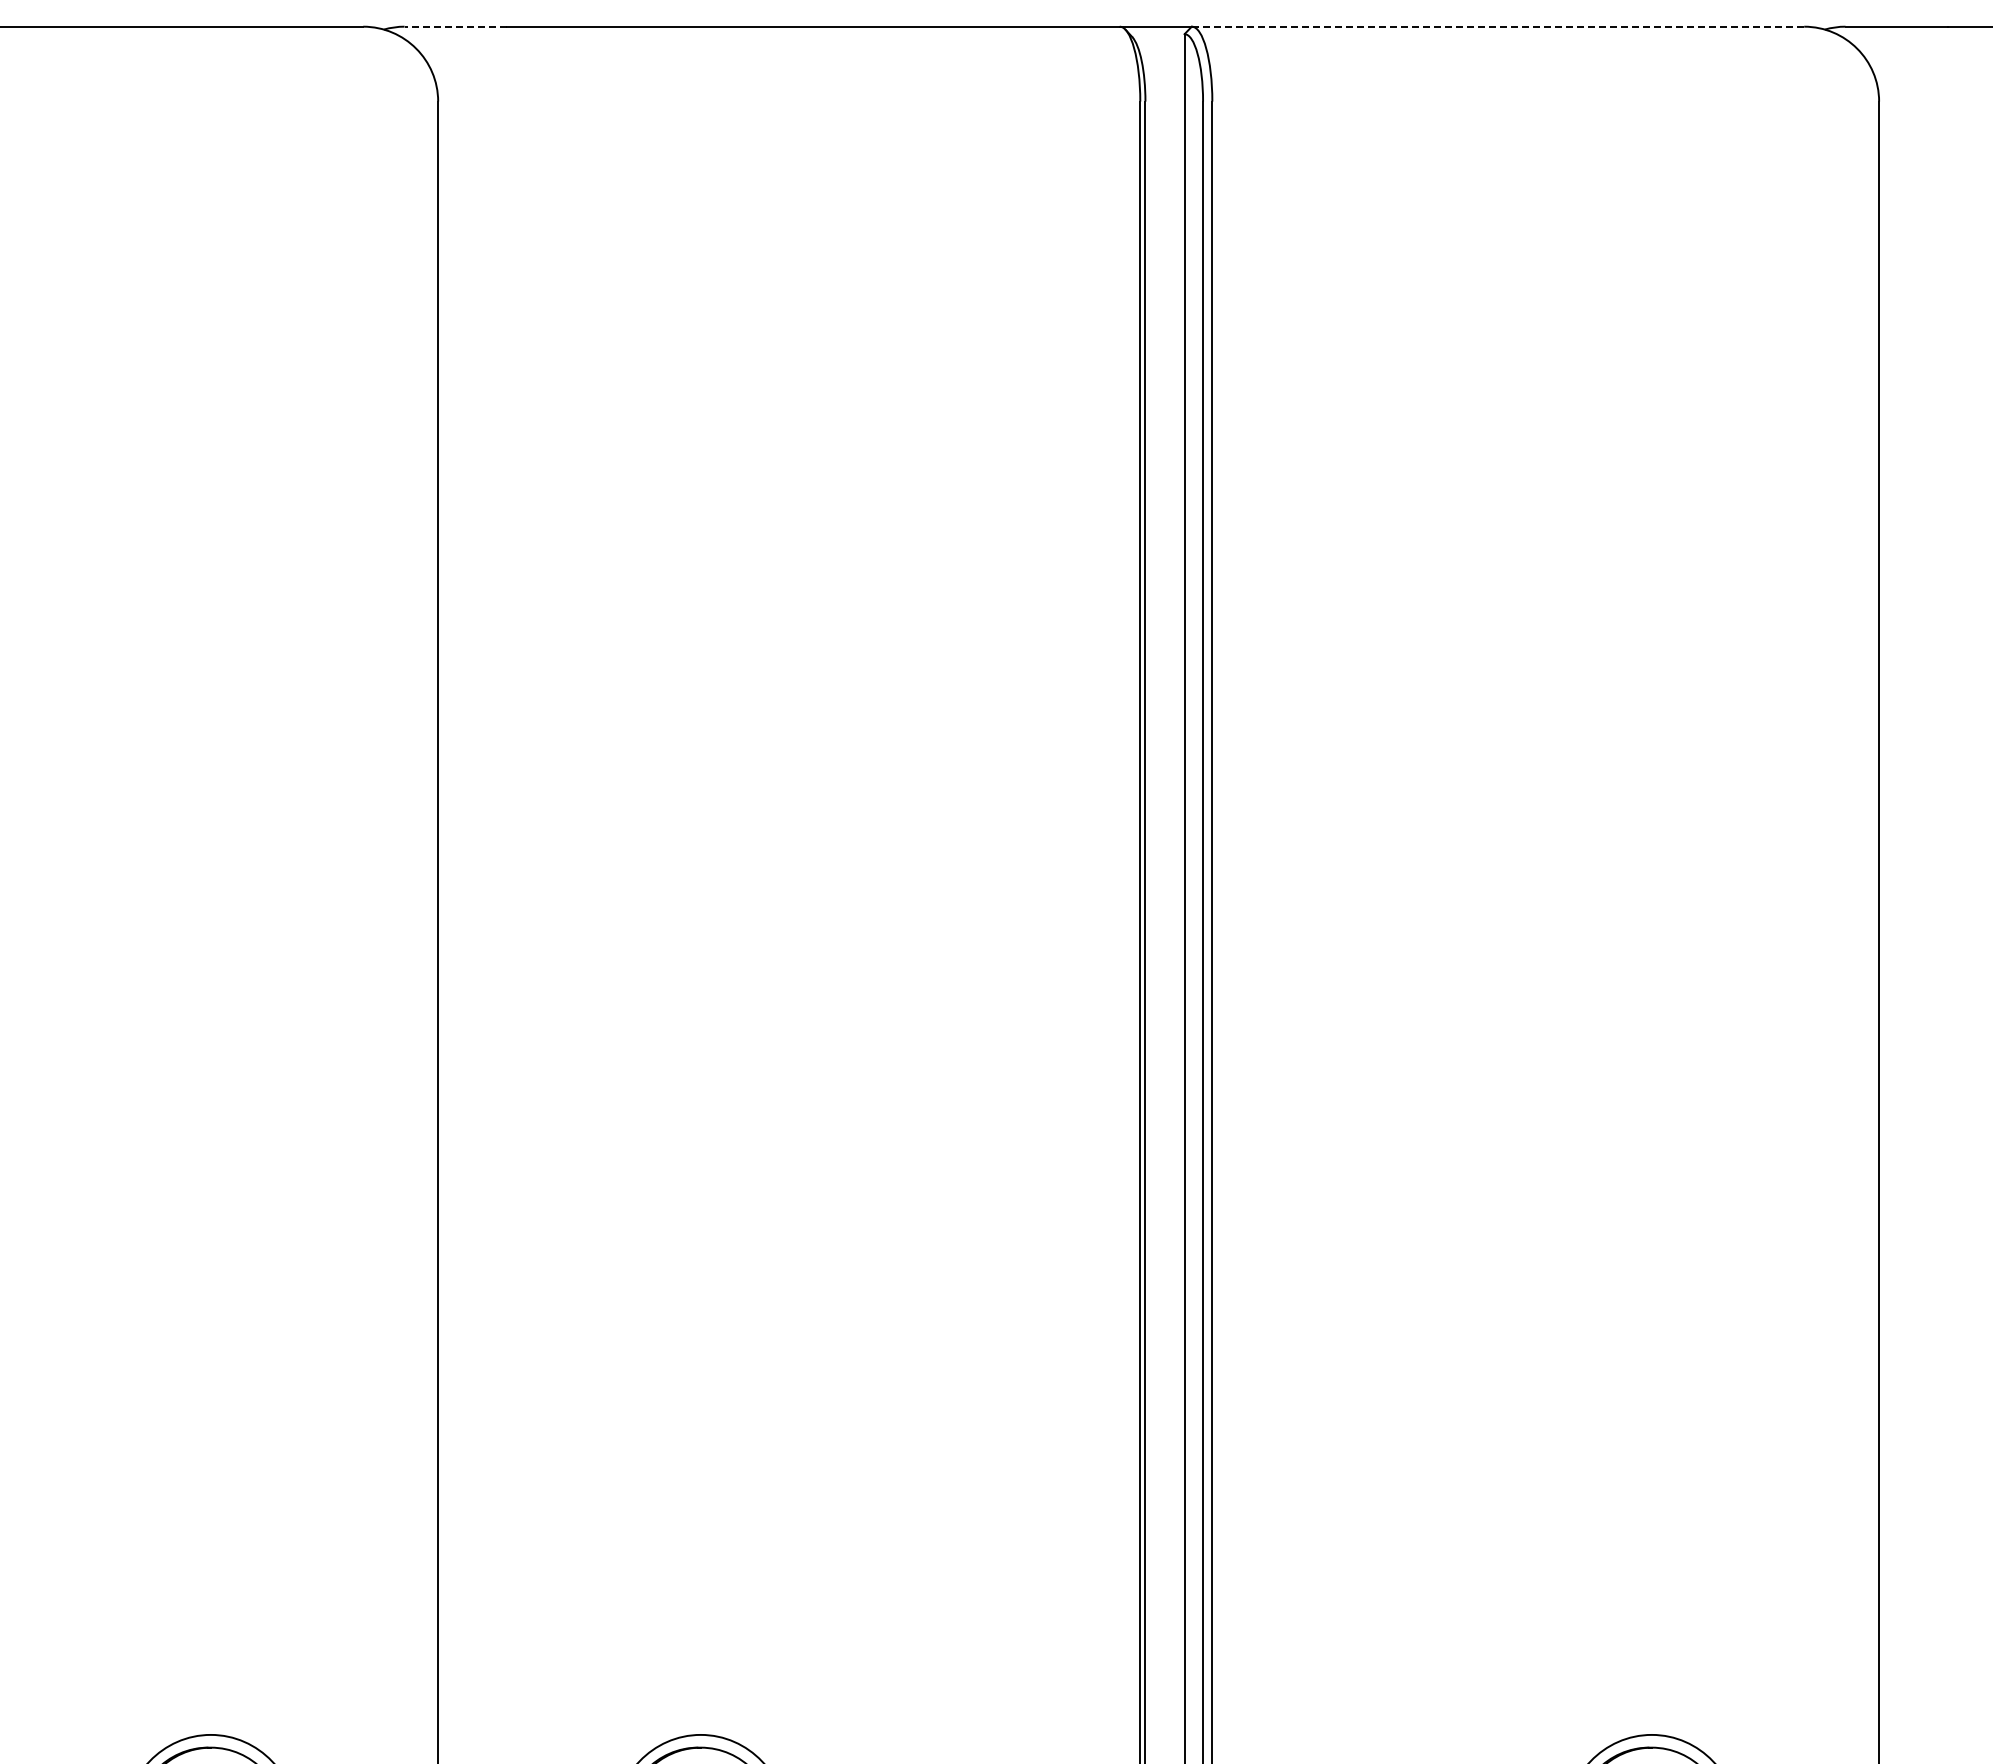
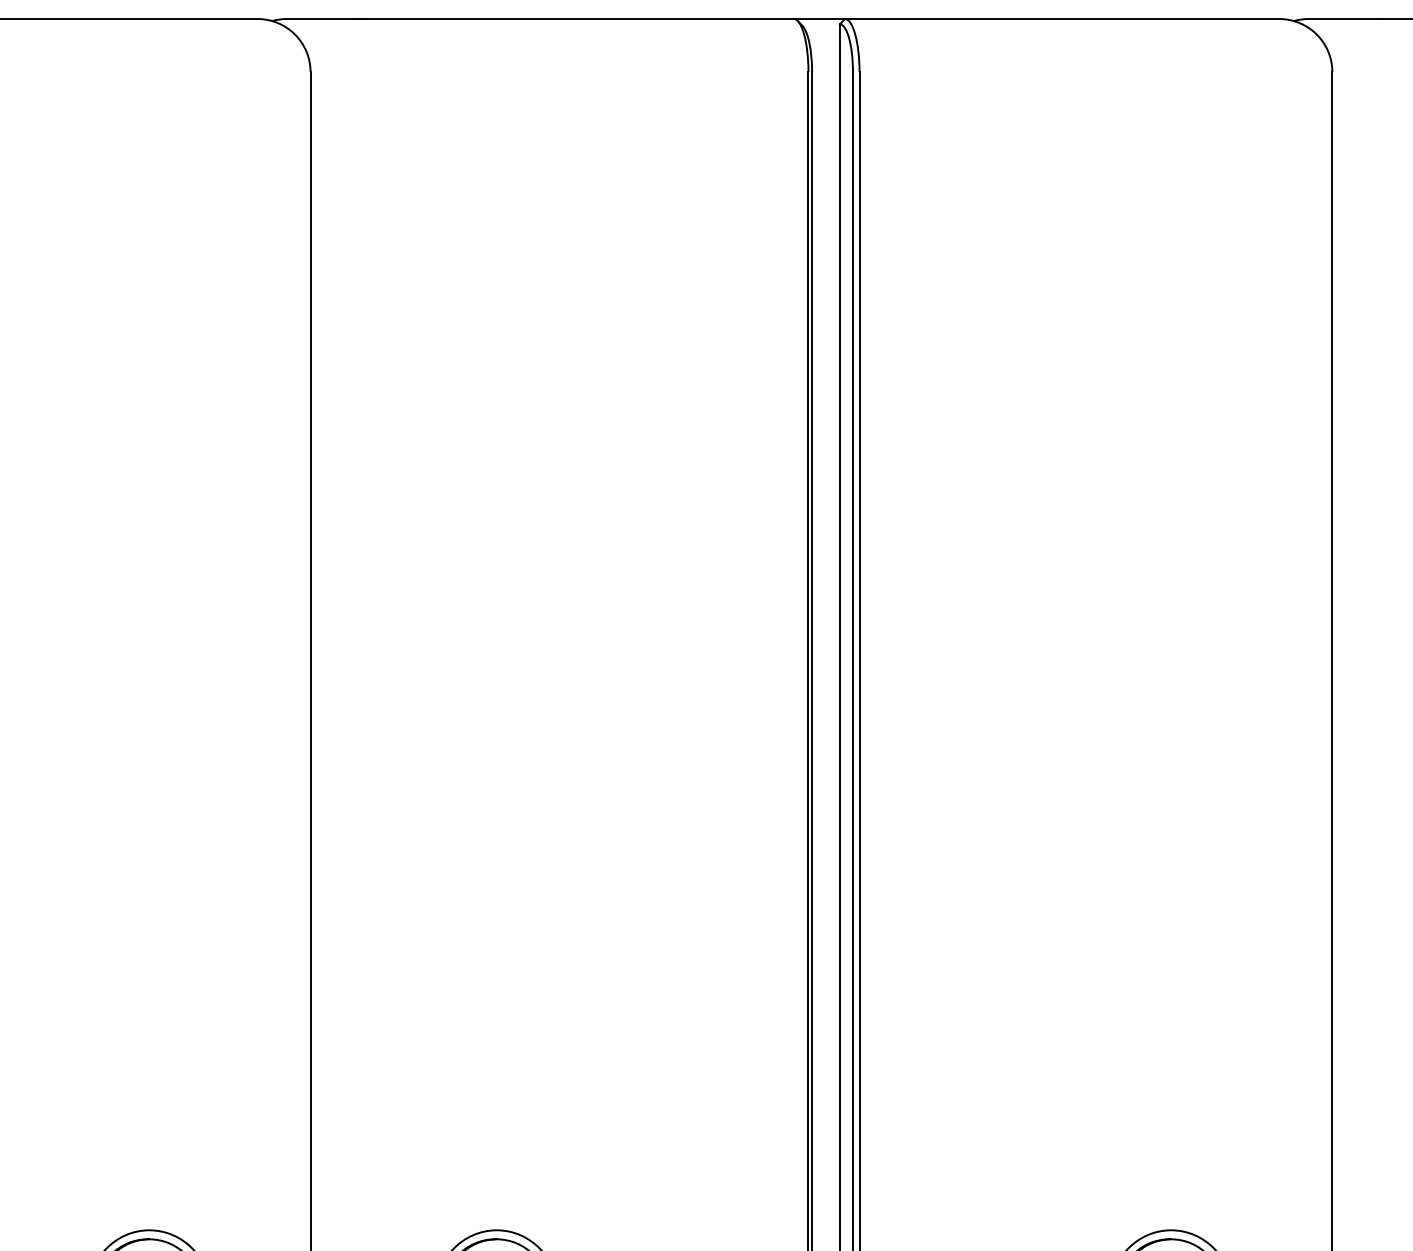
line: (455, 26) -> (322, 18), dashed -> solid
line: (1497, 26) -> (1061, 18), dashed -> solid

